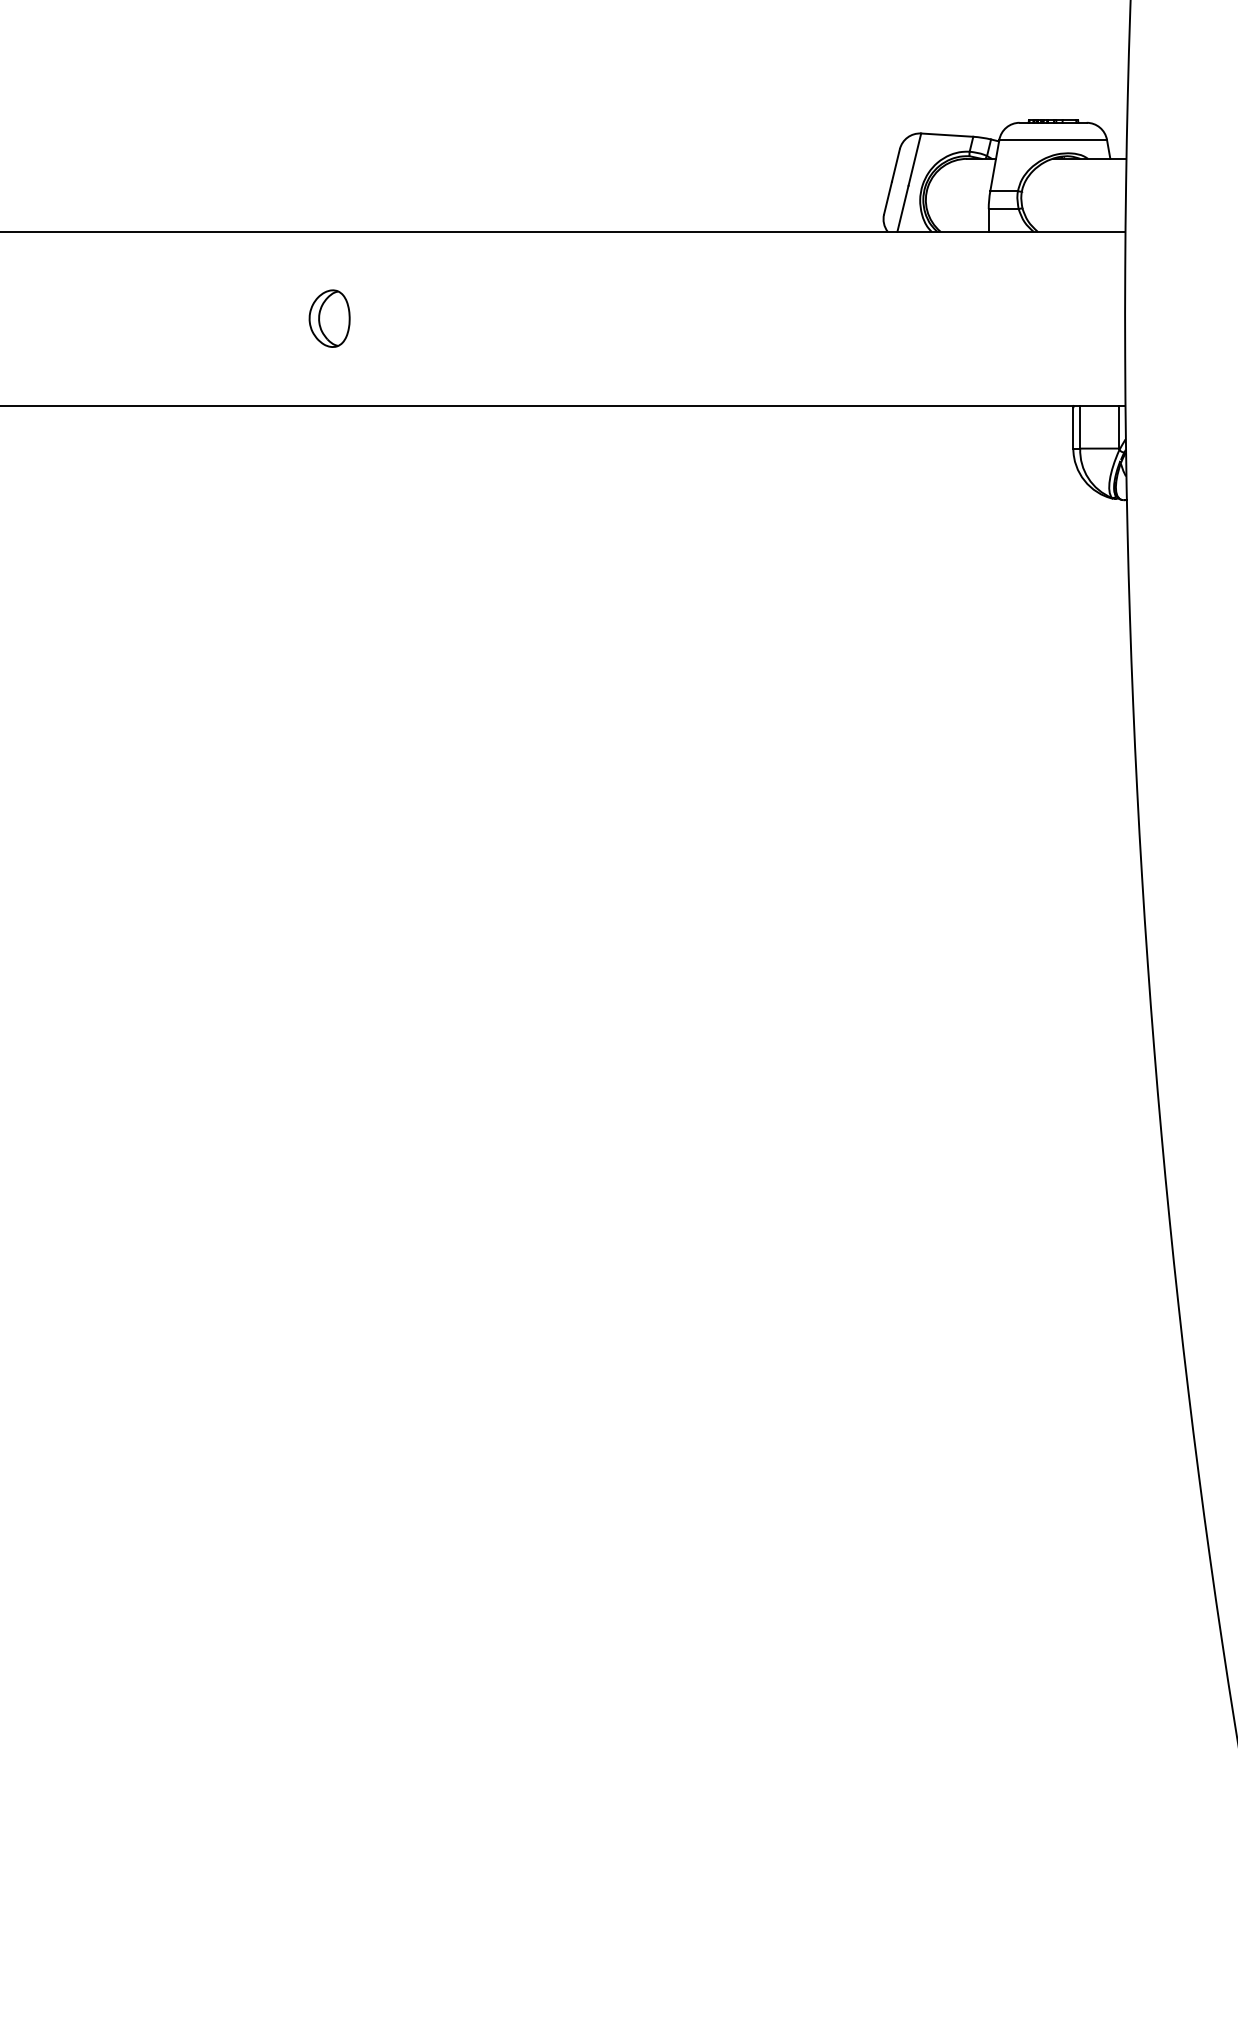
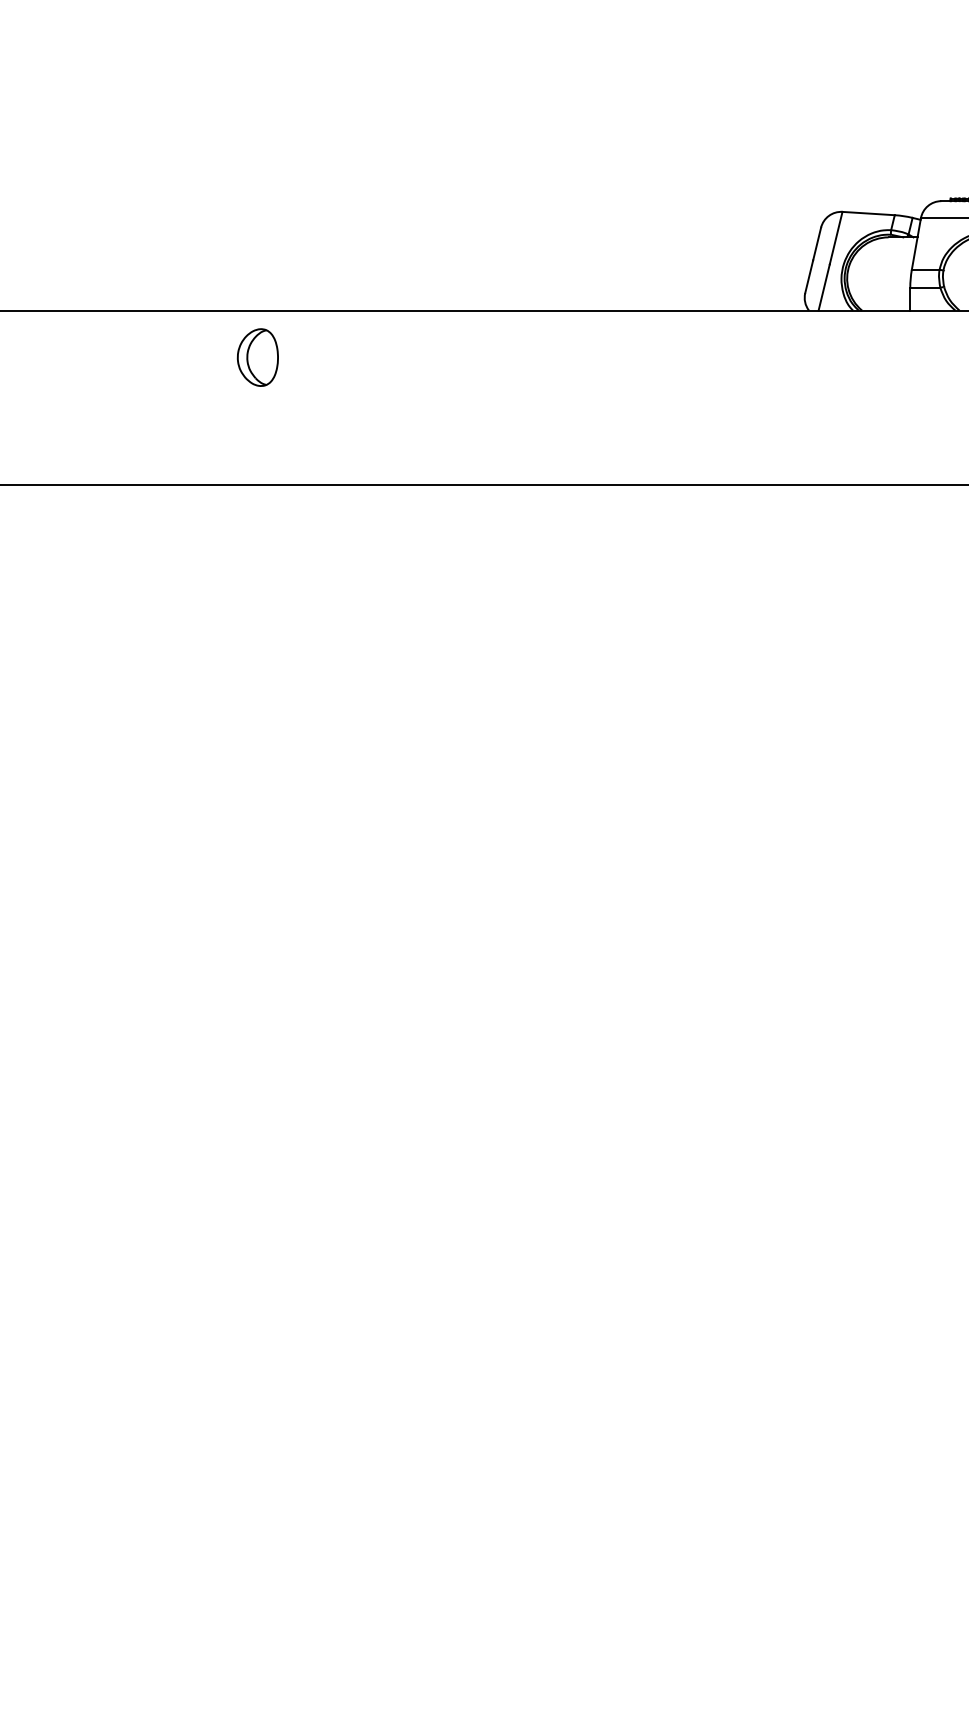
part: (329, 318) -> (257, 357), moved

